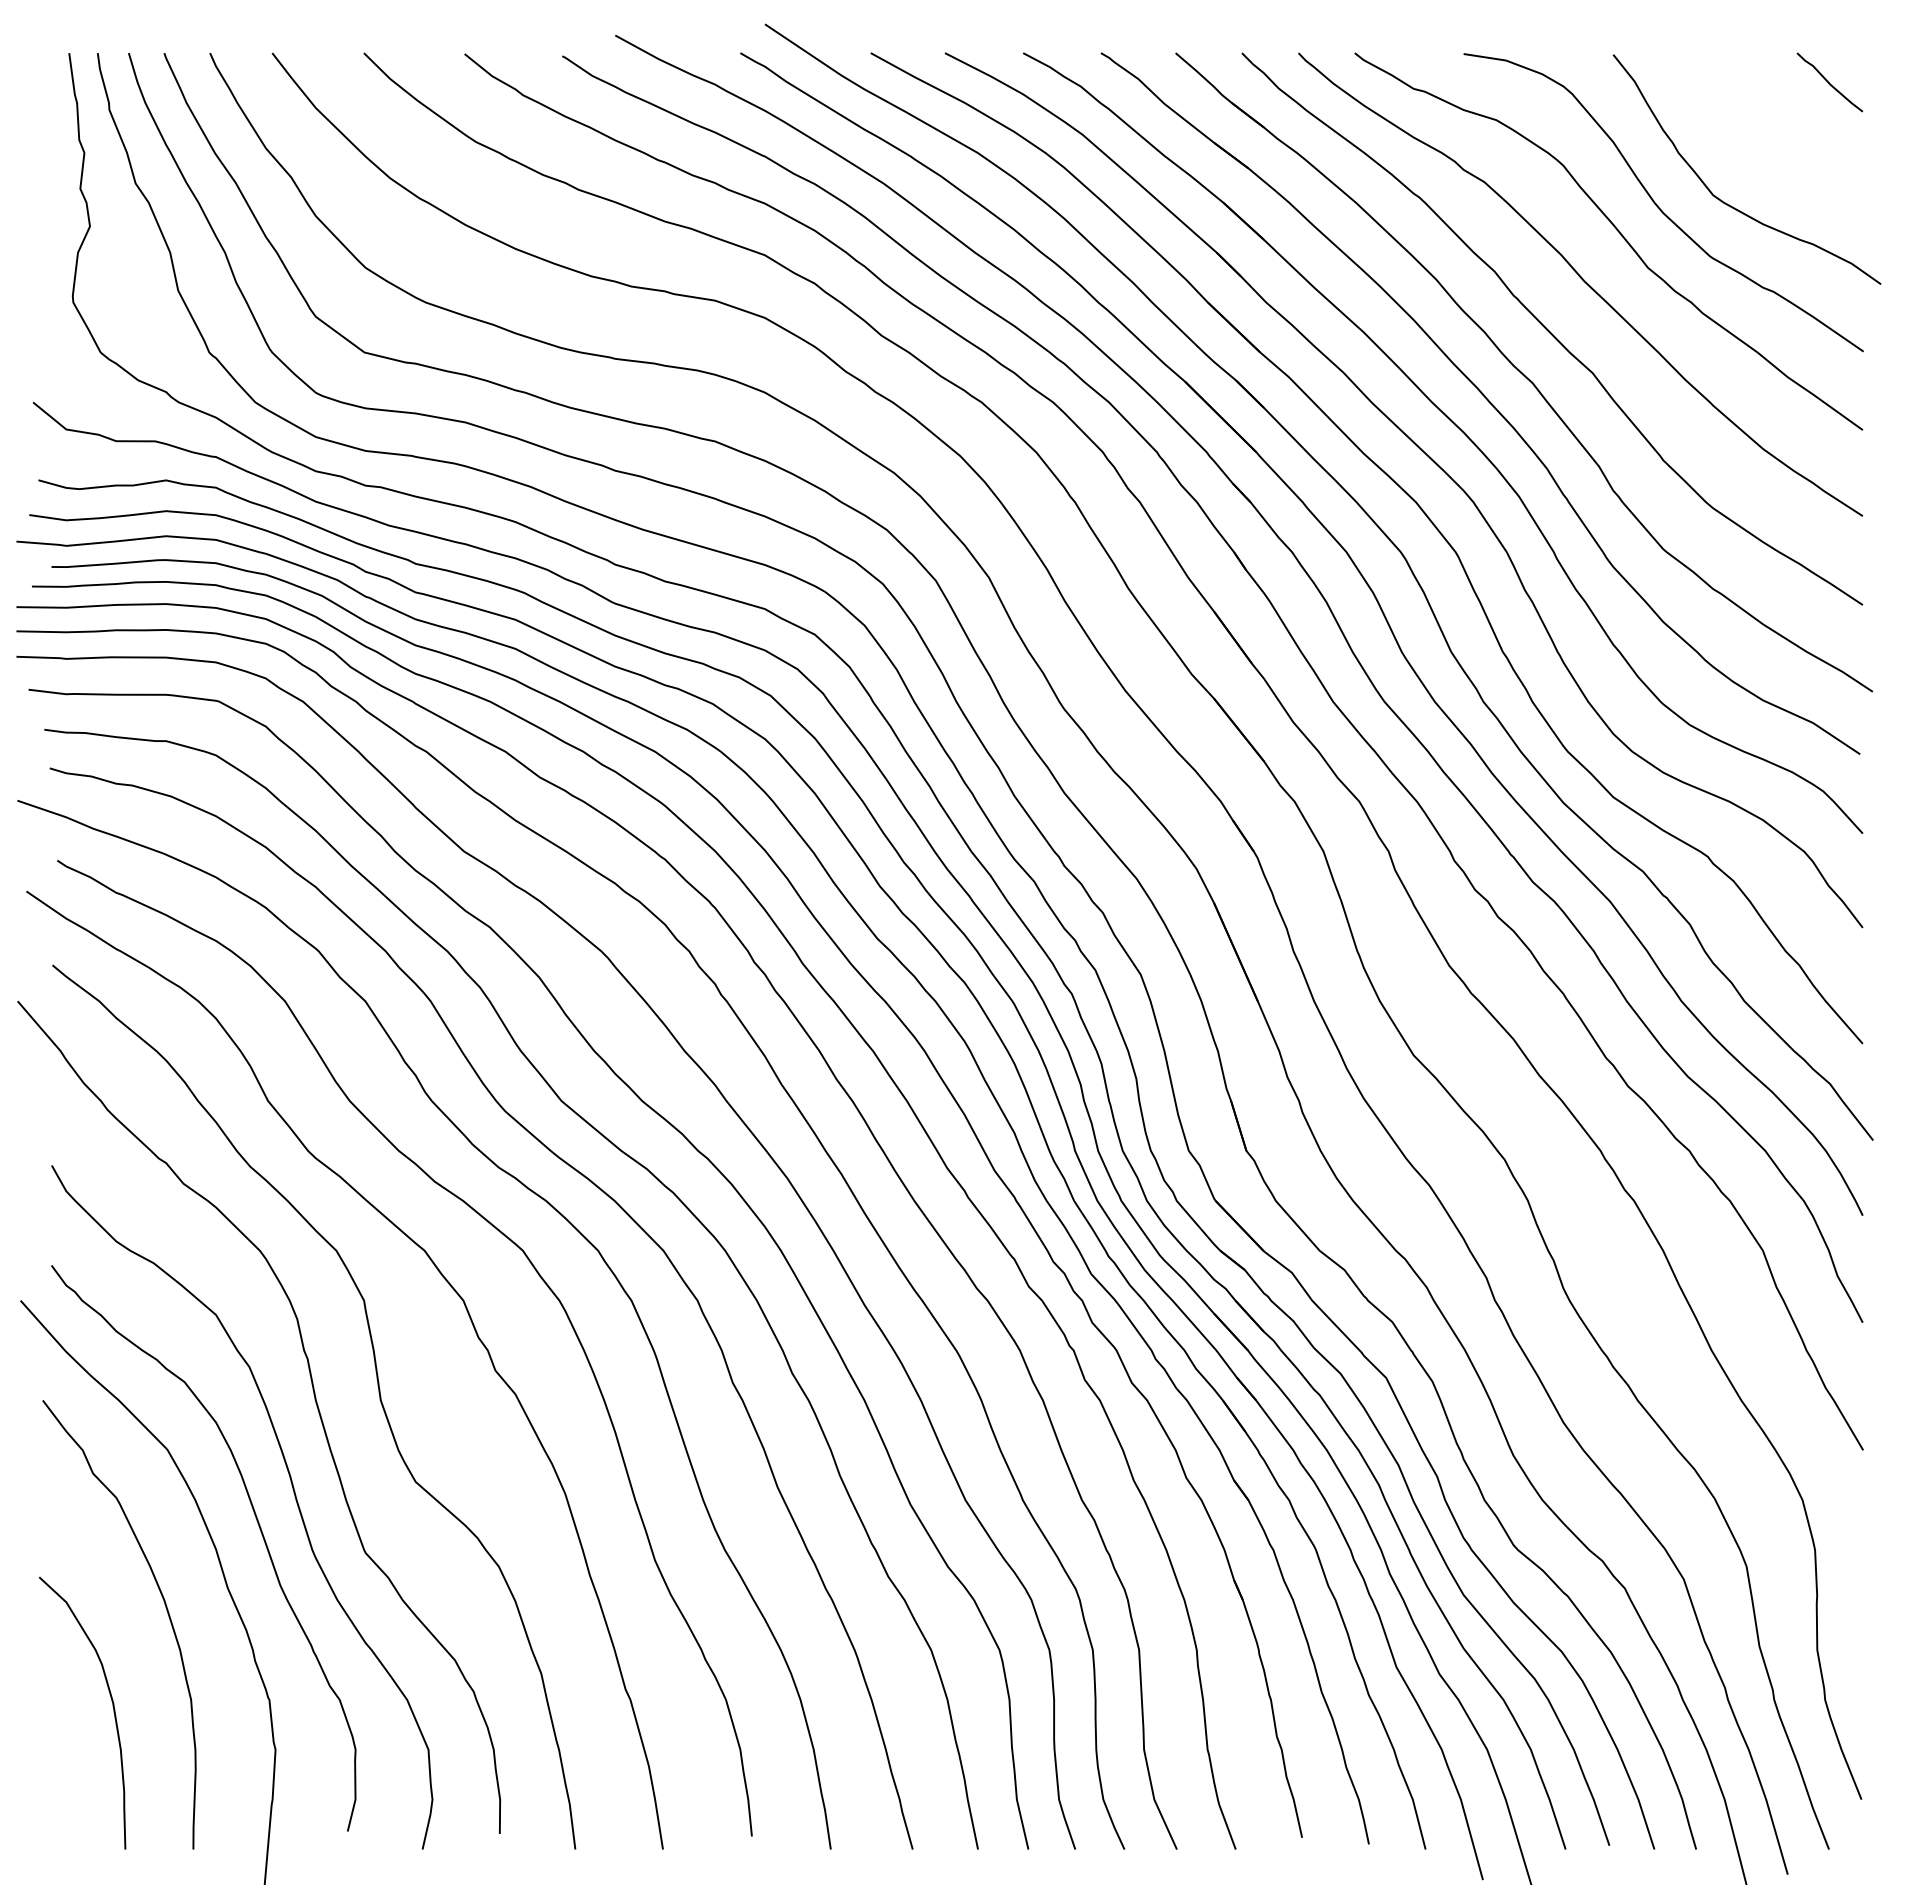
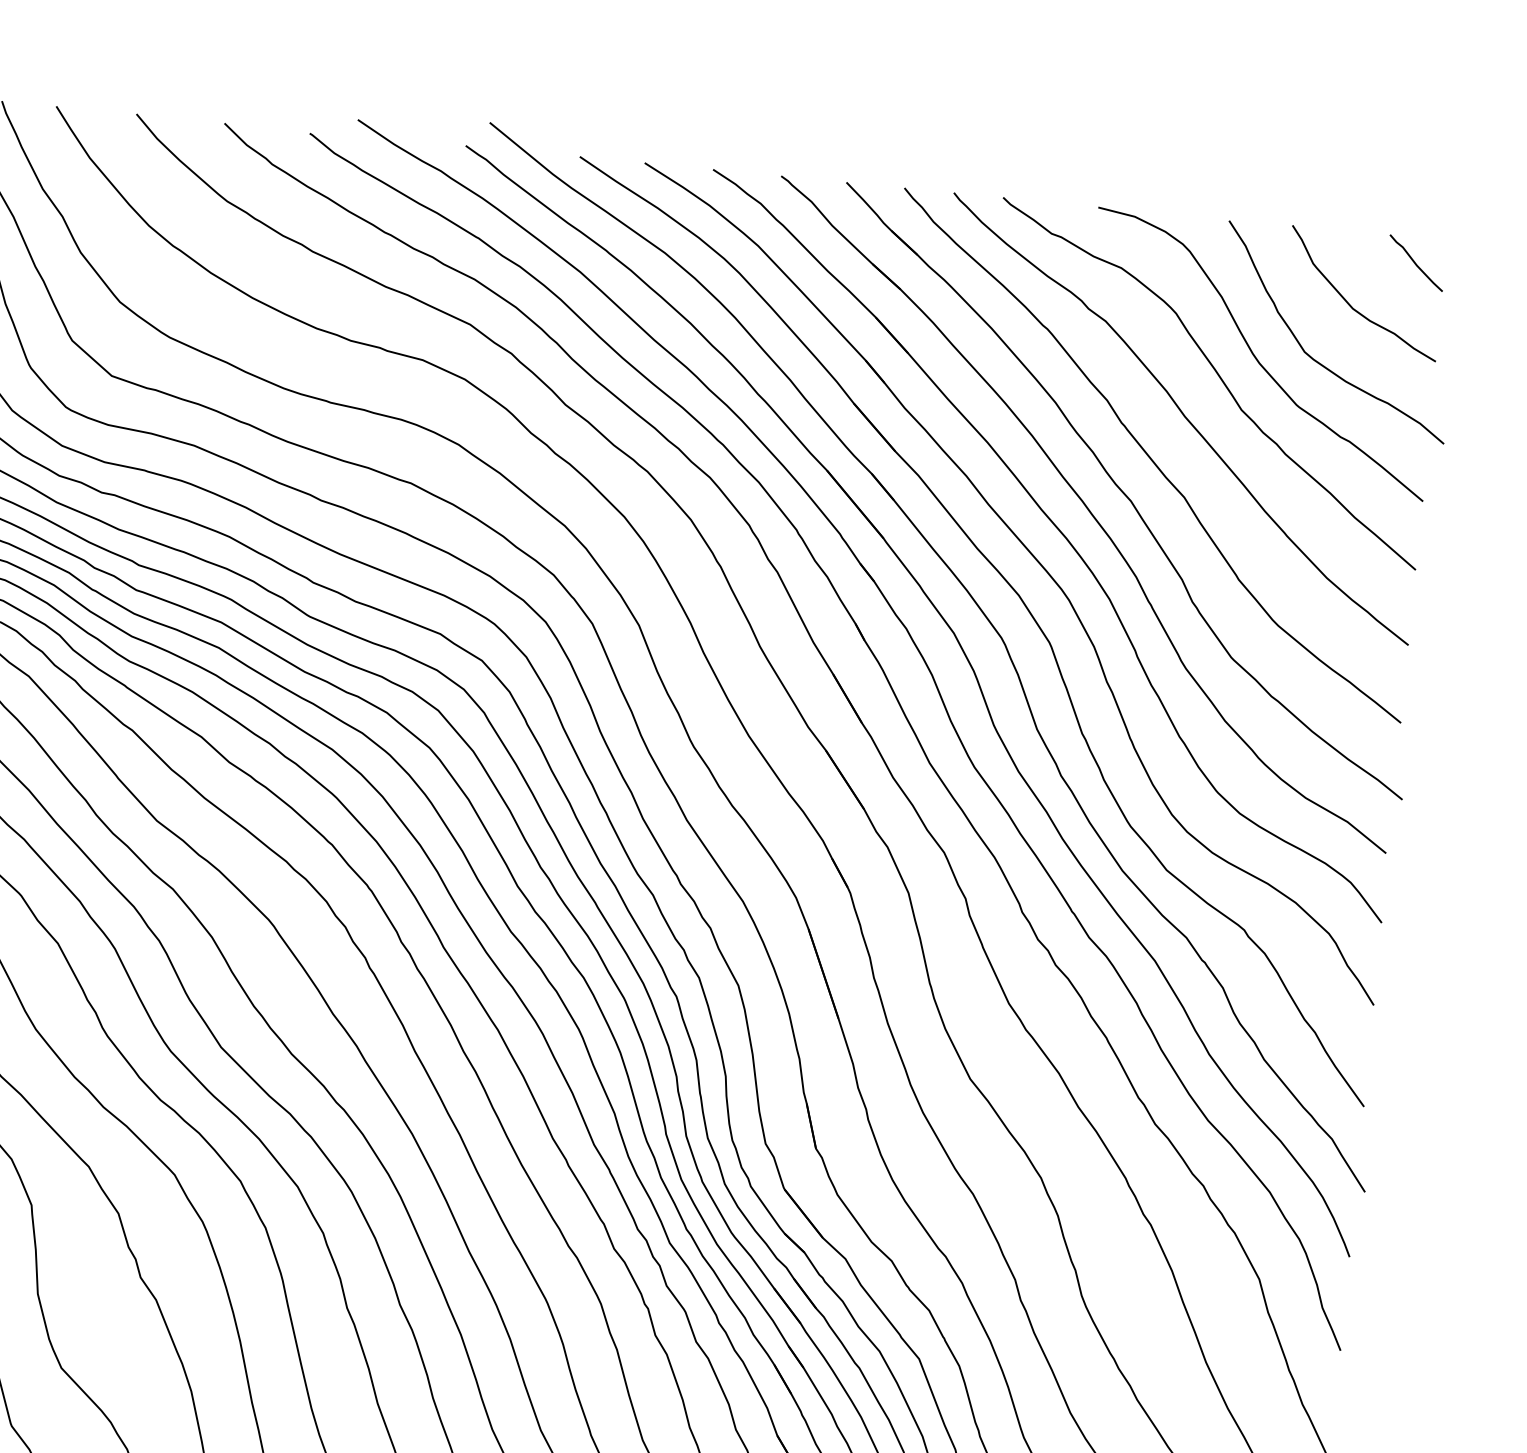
curve: (1759, 136) -> (1350, 304), added

